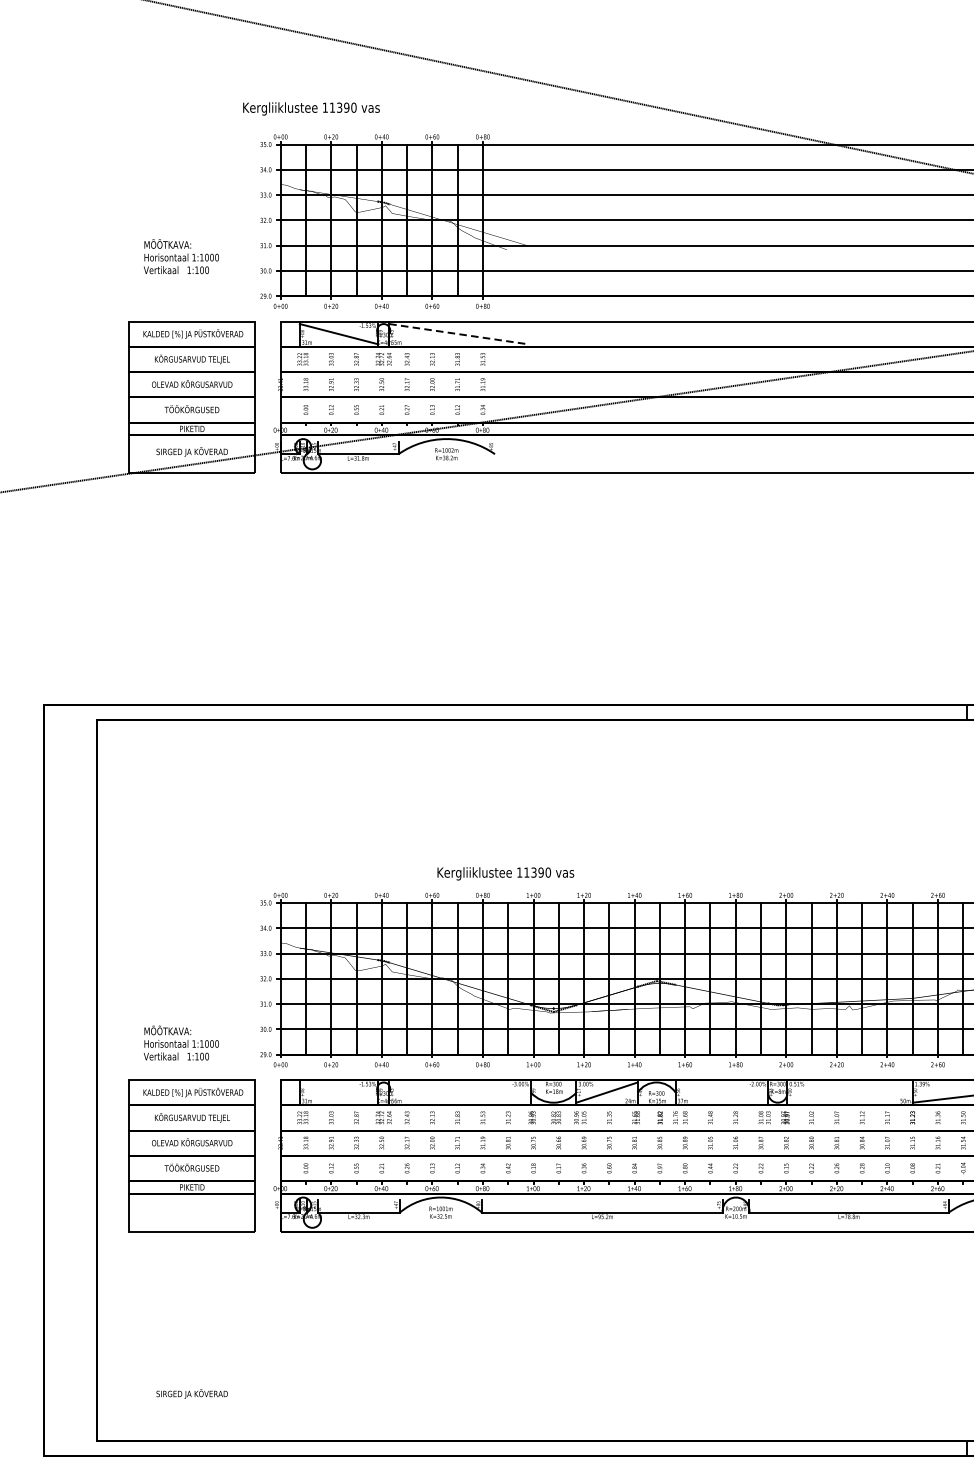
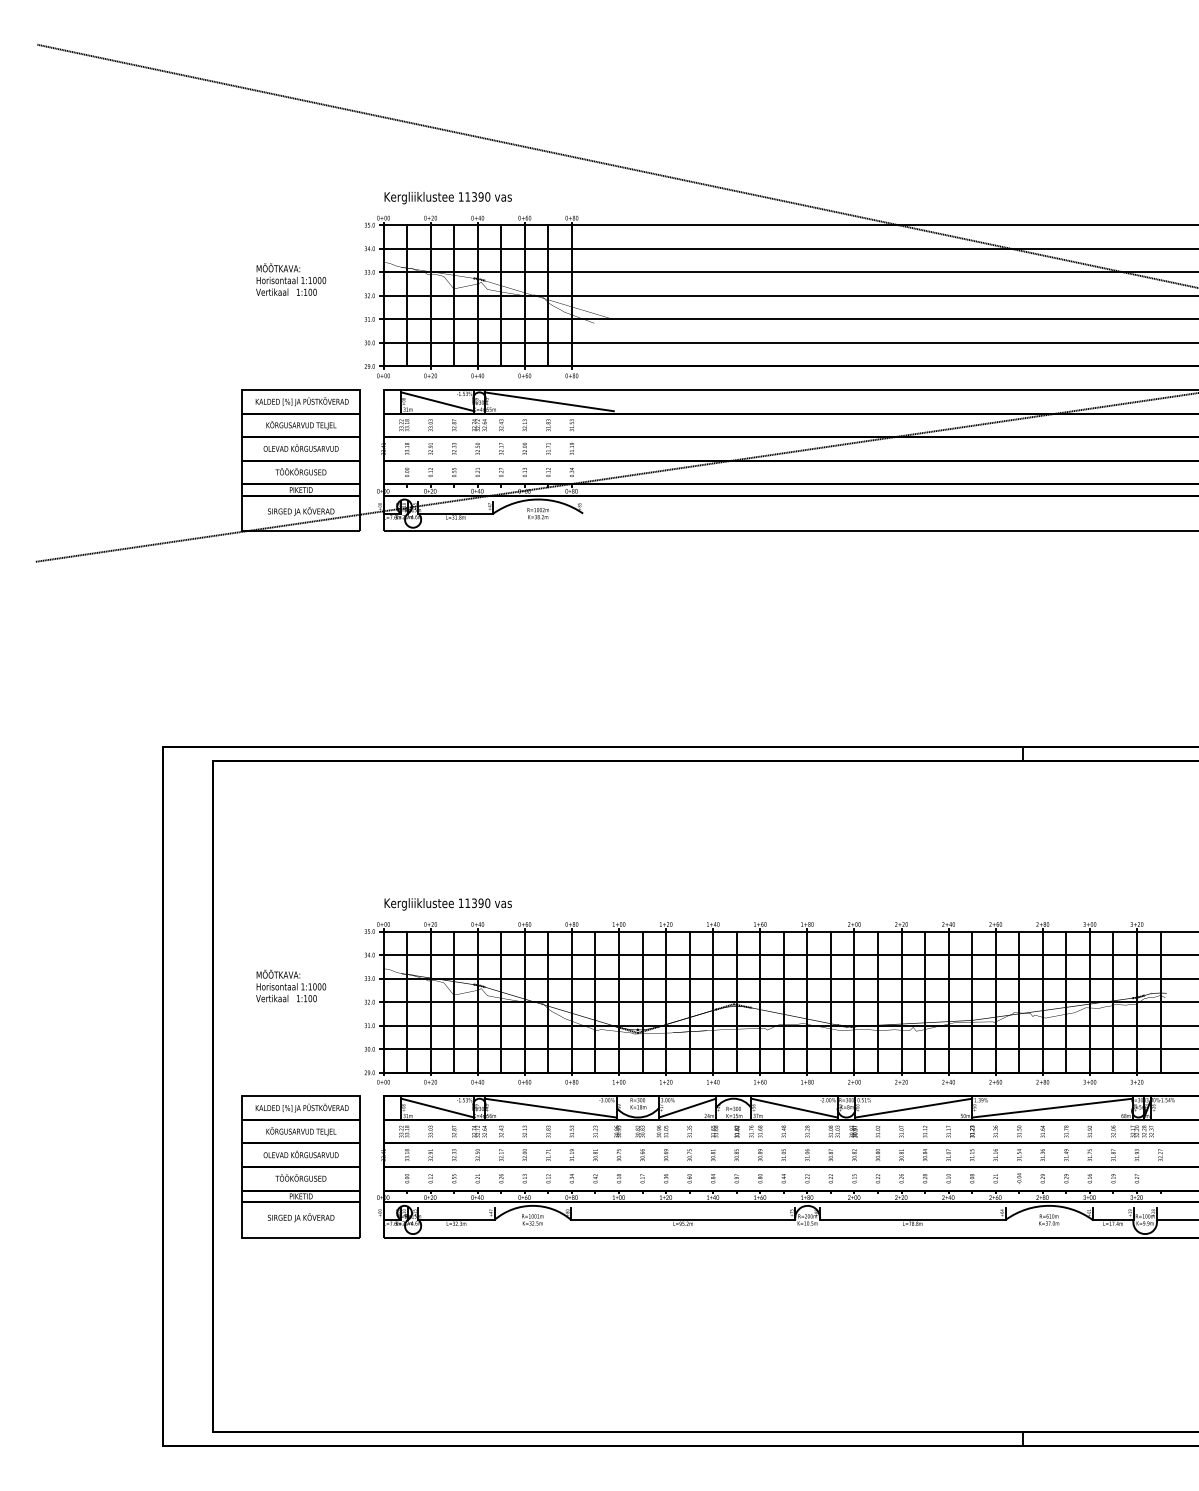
text: (310, 109) -> (447, 198), moved
text: (181, 256) -> (291, 279), moved
line: (458, 333) -> (549, 401), dashed -> solid
text: (505, 873) -> (447, 904), moved
text: (181, 1042) -> (291, 985), moved
line: (338, 1091) -> (437, 1107), added
line: (459, 1091) -> (550, 1107), added
line: (721, 1091) -> (794, 1107), added
line: (849, 1091) -> (913, 1107), added
text: (192, 1393) -> (301, 1217), moved

